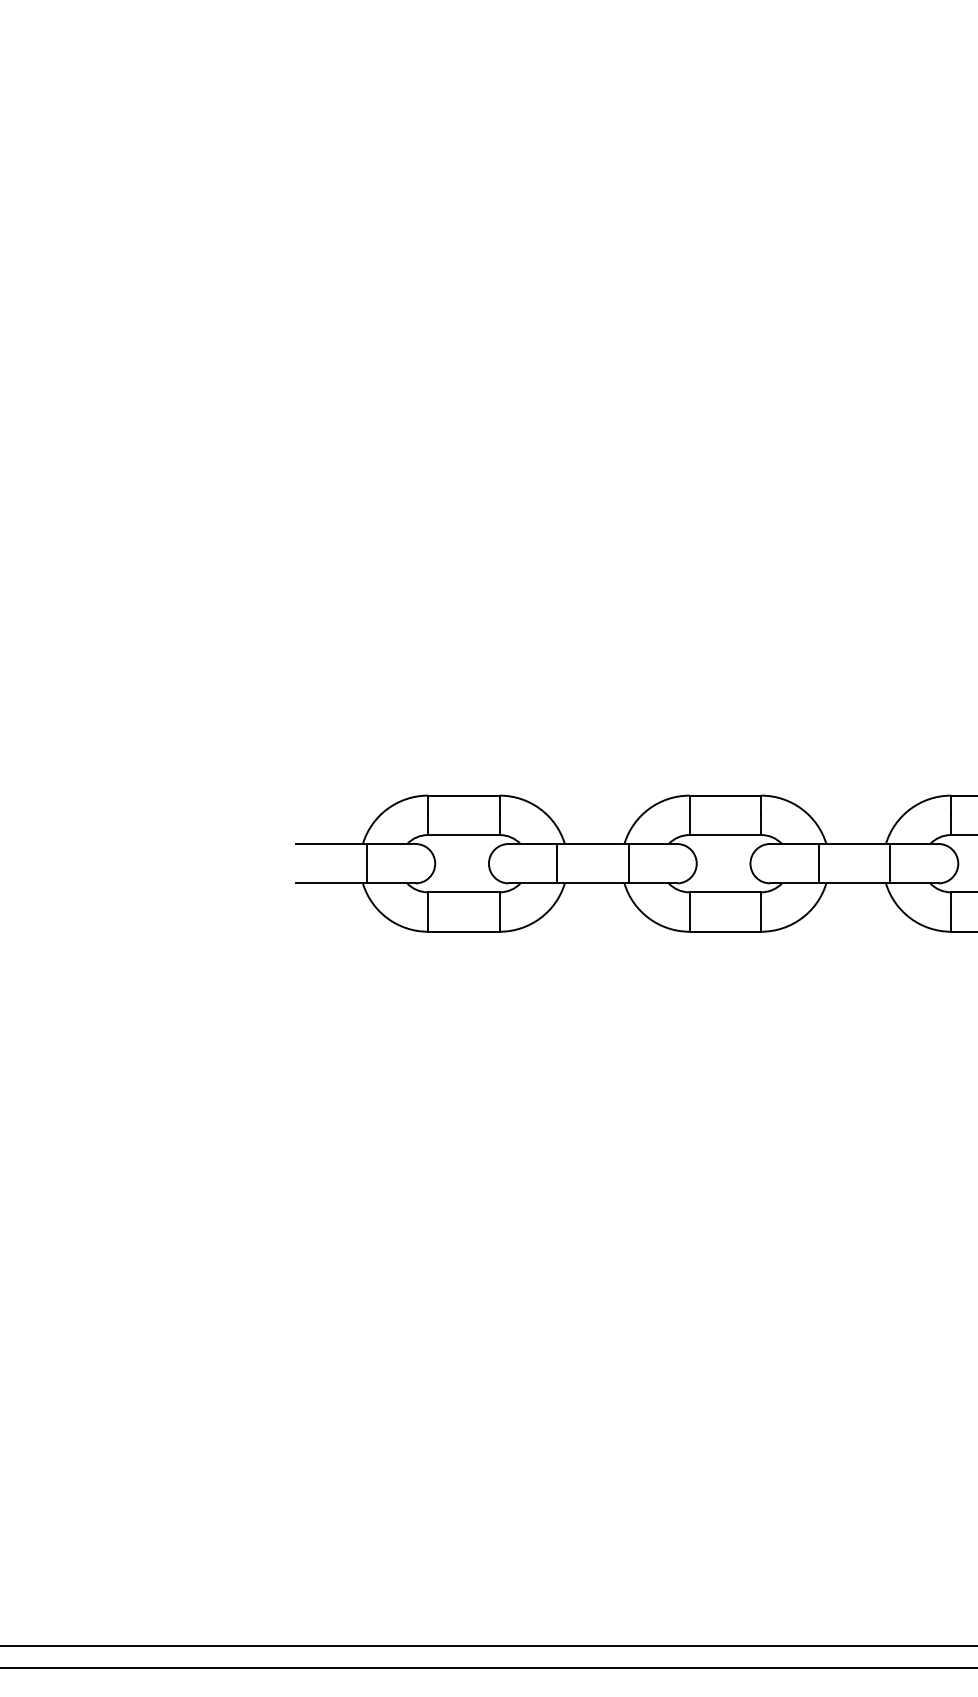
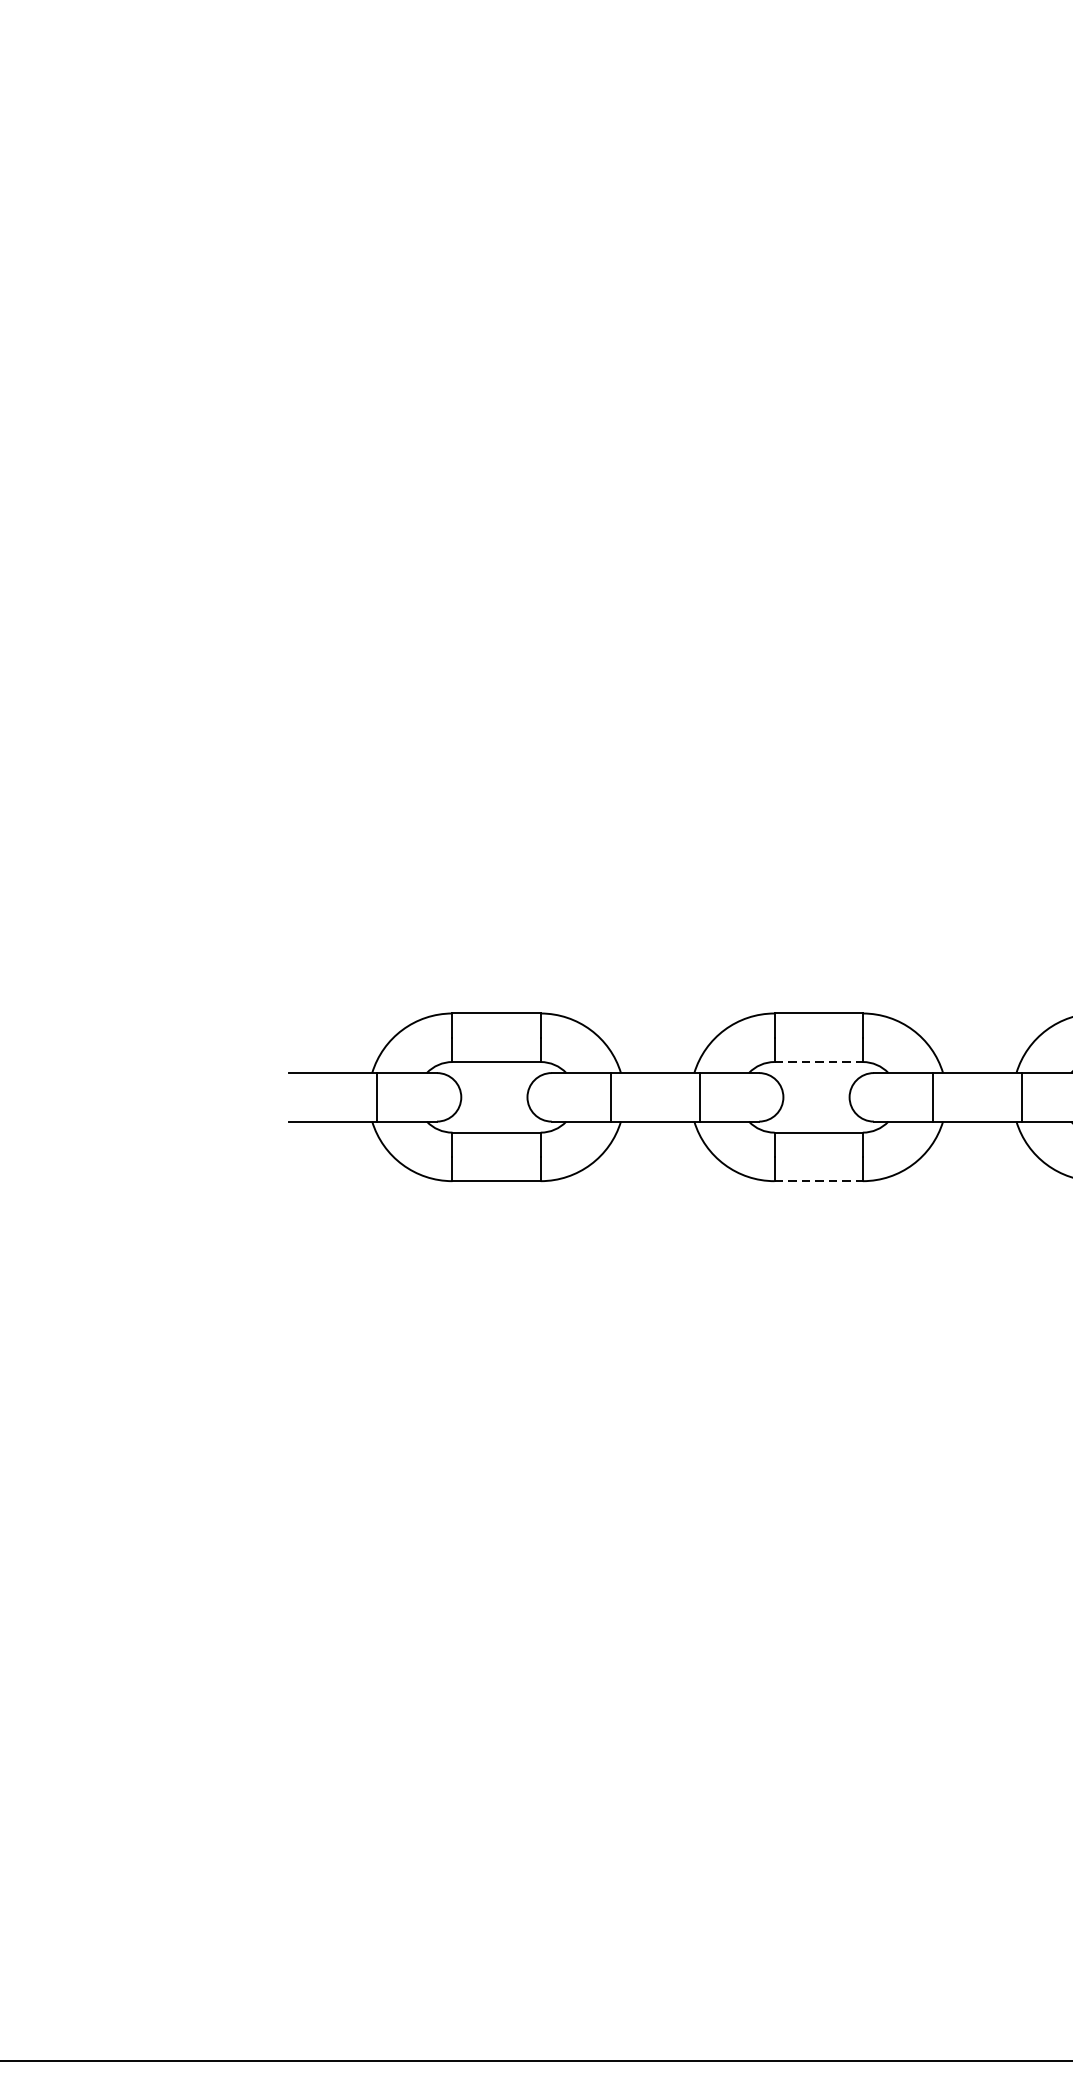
line: (725, 835) -> (818, 1062), solid -> dashed
line: (725, 931) -> (818, 1180), solid -> dashed

